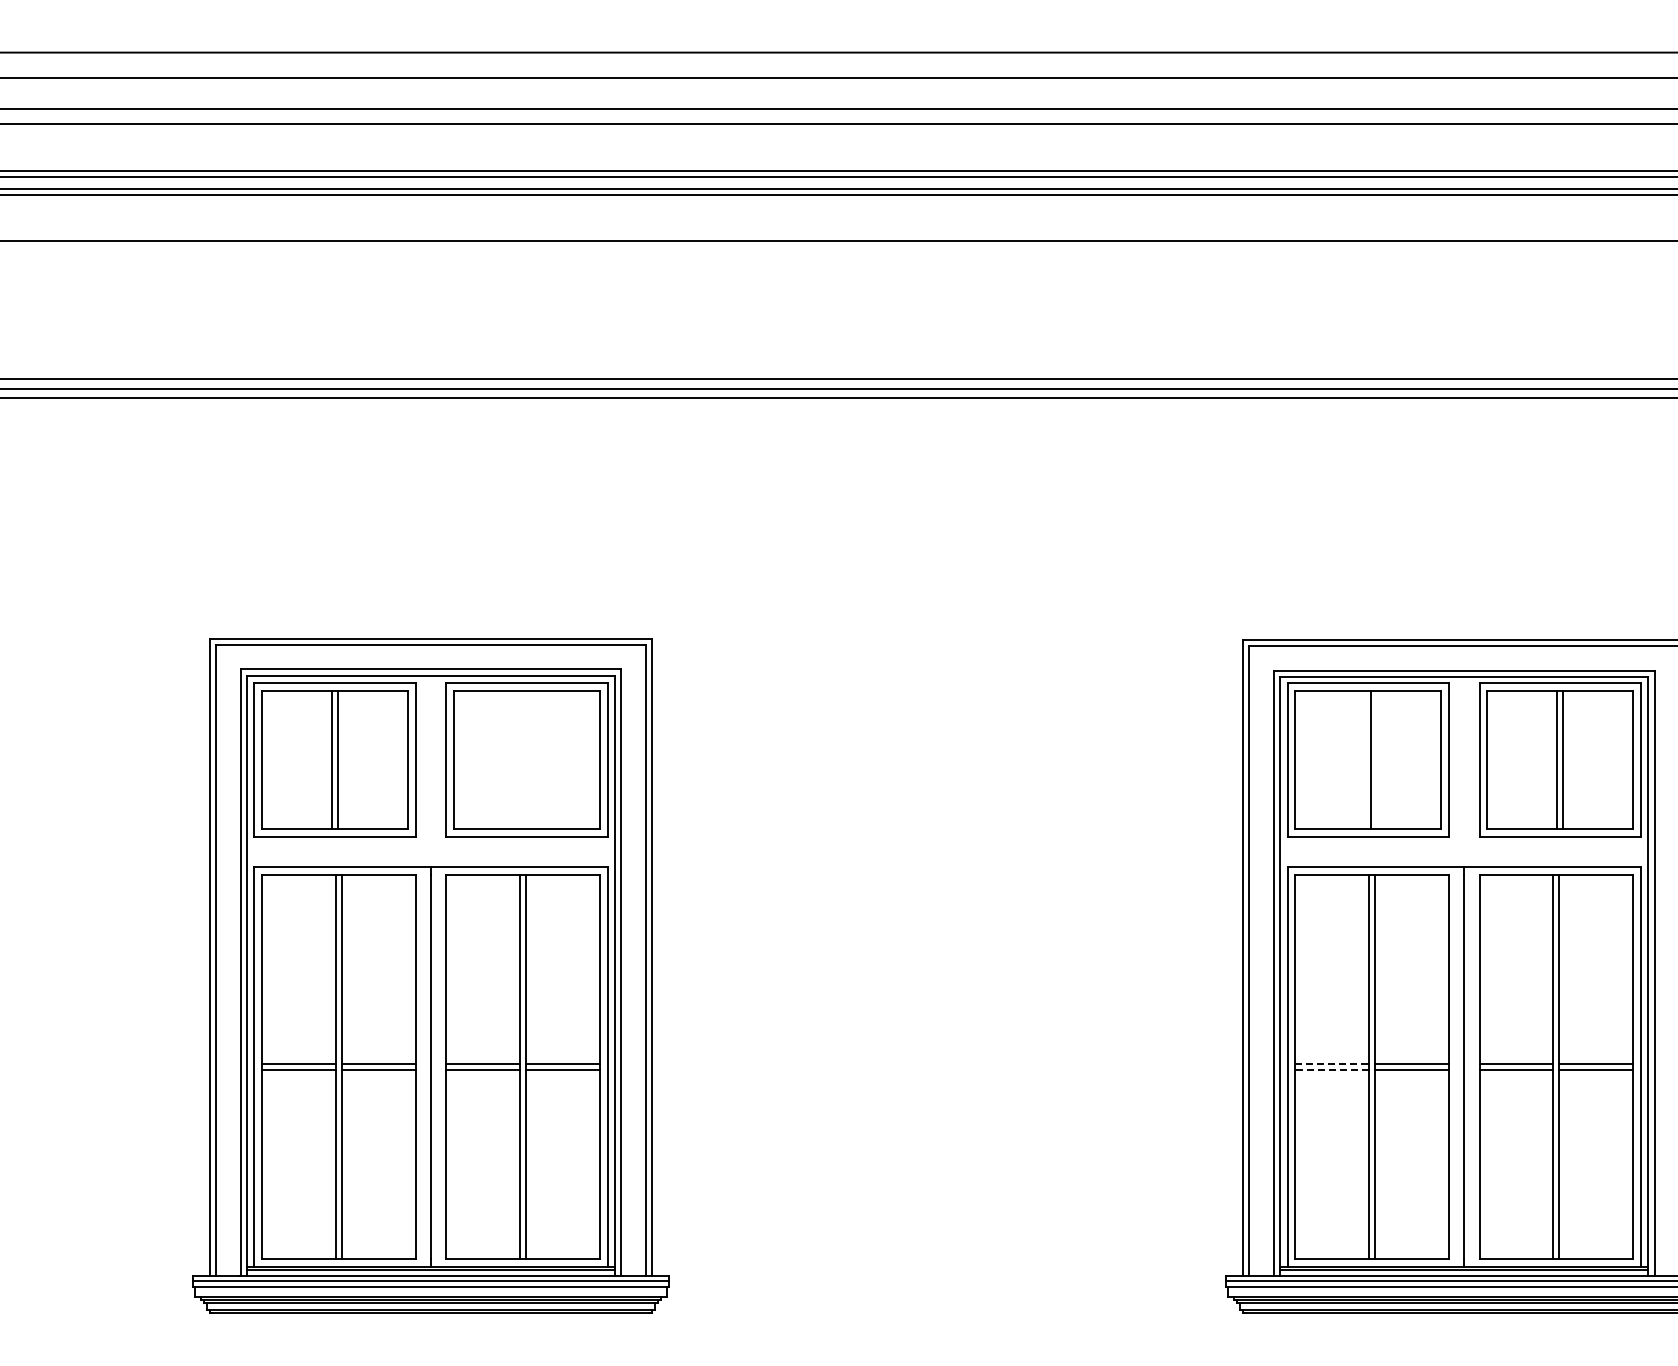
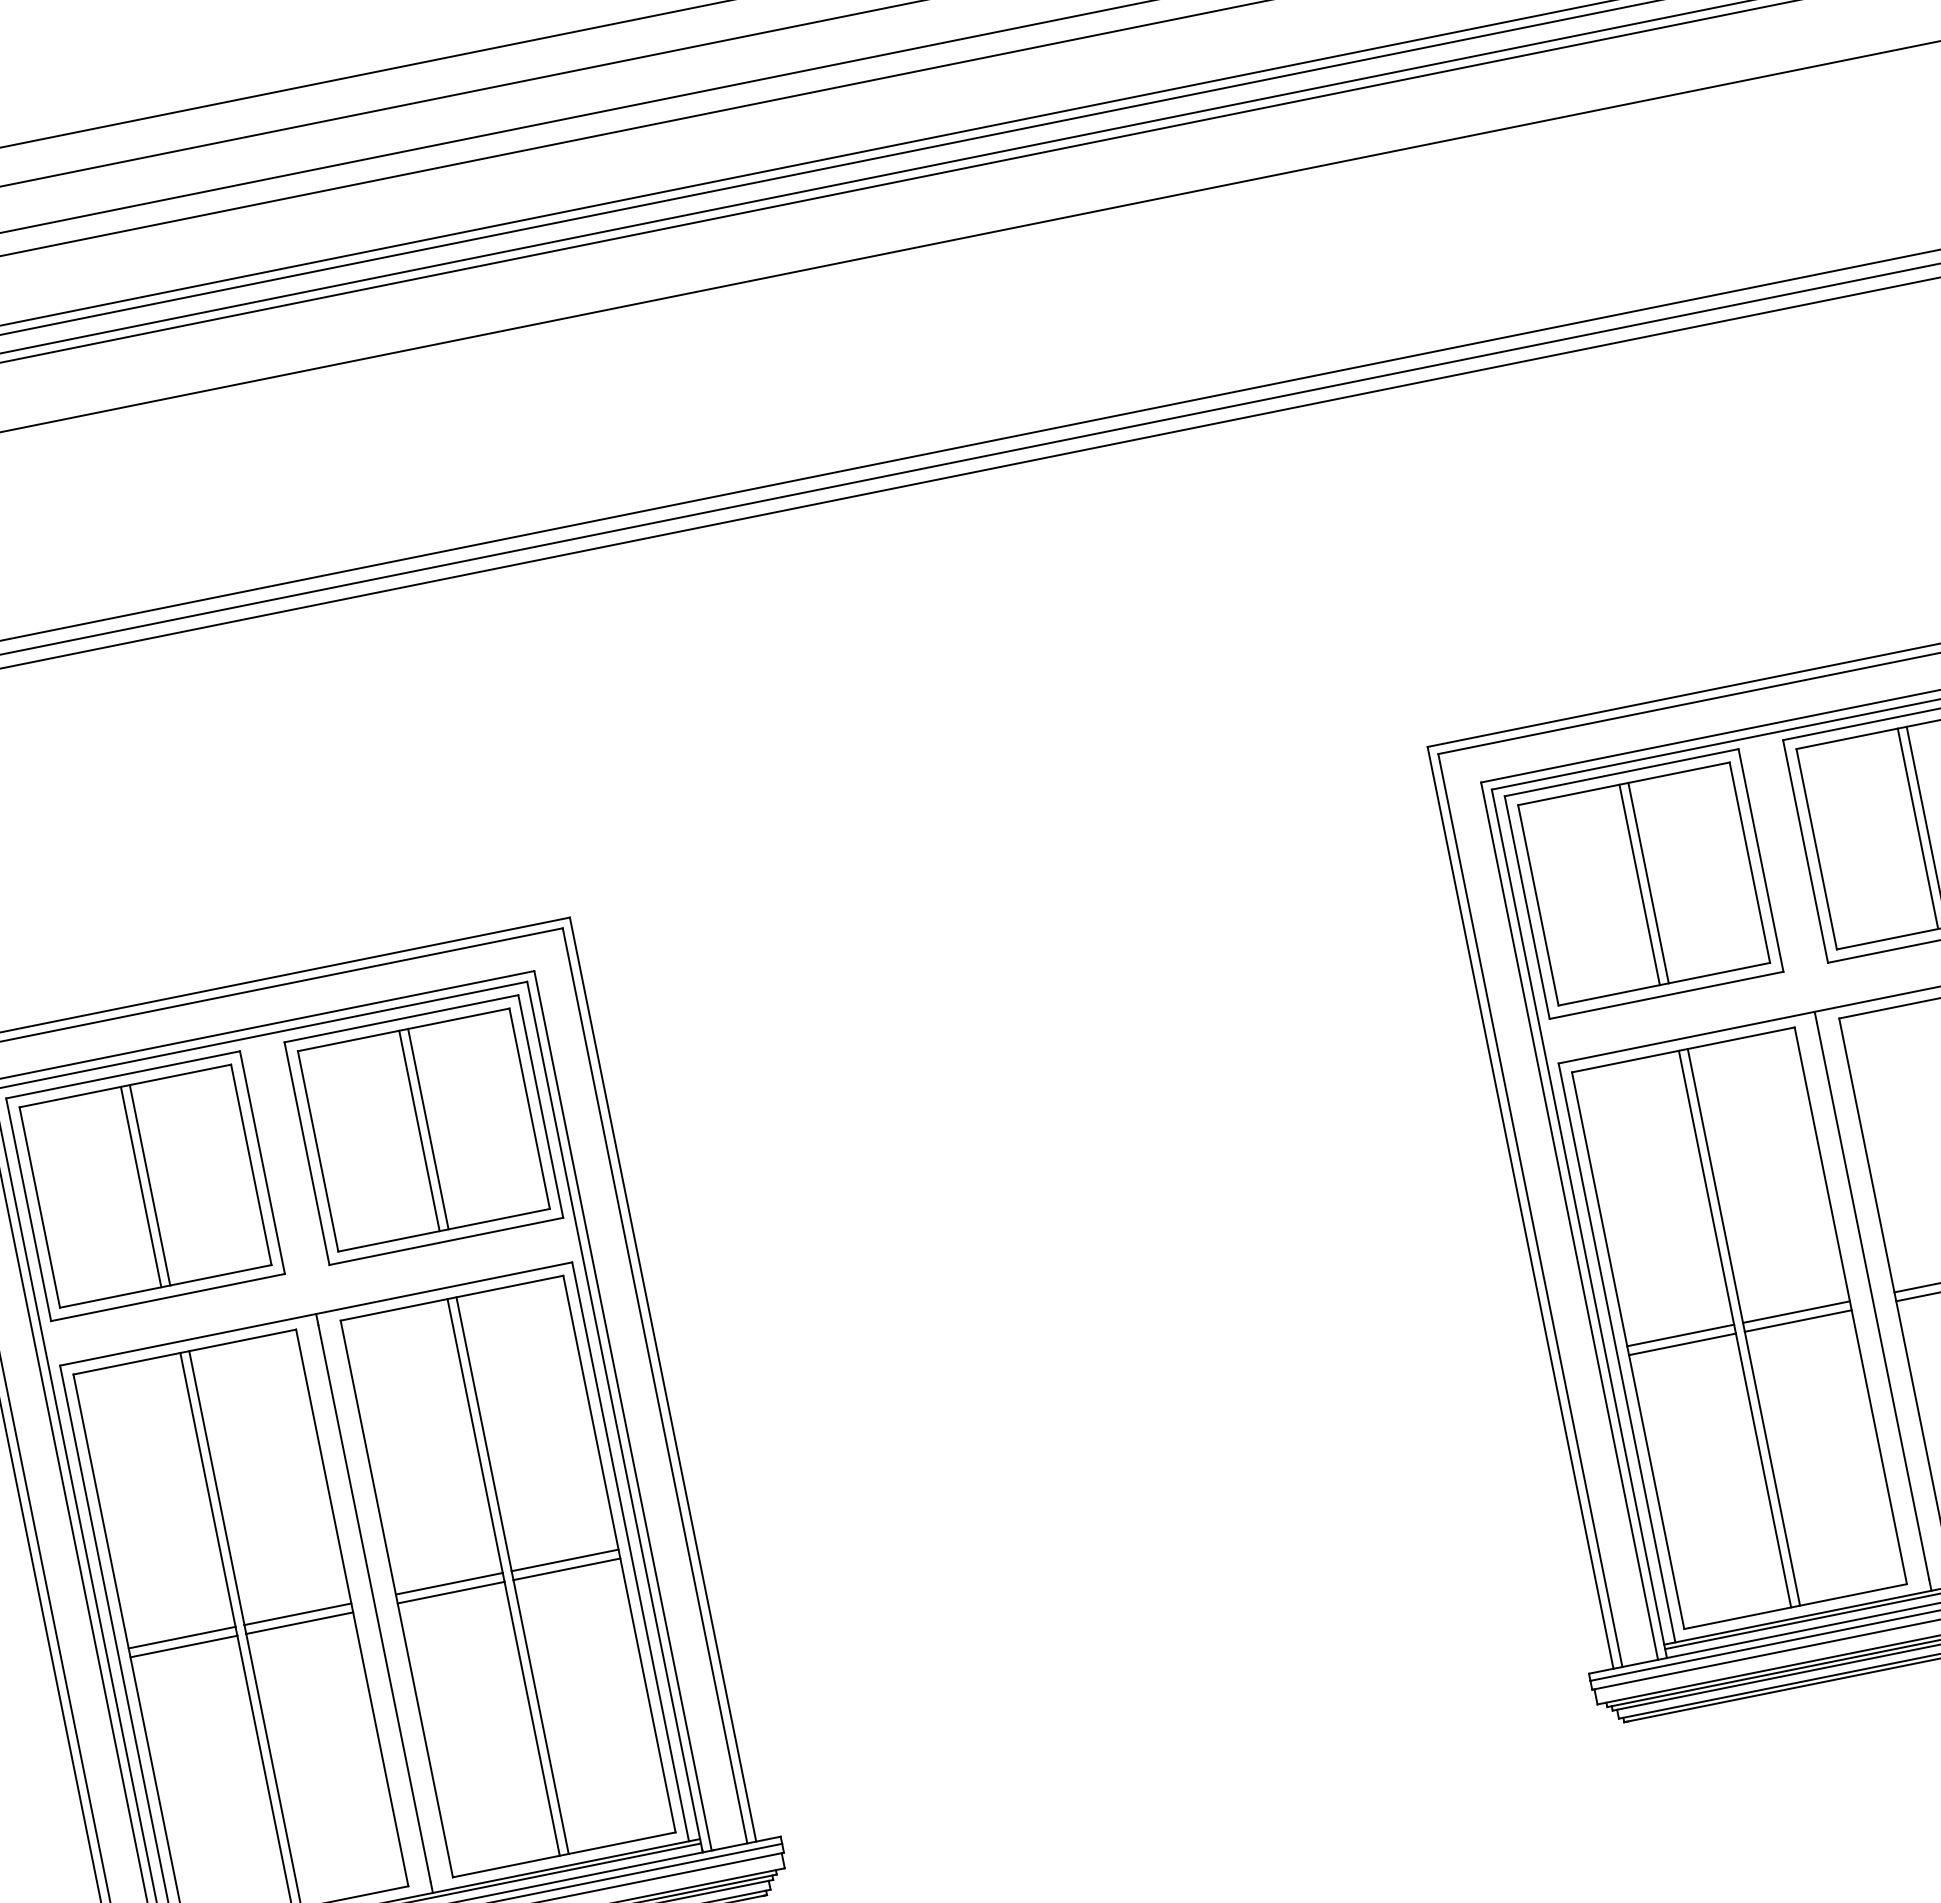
line: (523, 759) -> (418, 1130), added
line: (530, 759) -> (428, 1128), added
line: (1365, 759) -> (1640, 884), added
line: (1332, 1063) -> (1681, 1334), dashed -> solid
line: (1332, 1070) -> (1683, 1344), dashed -> solid

